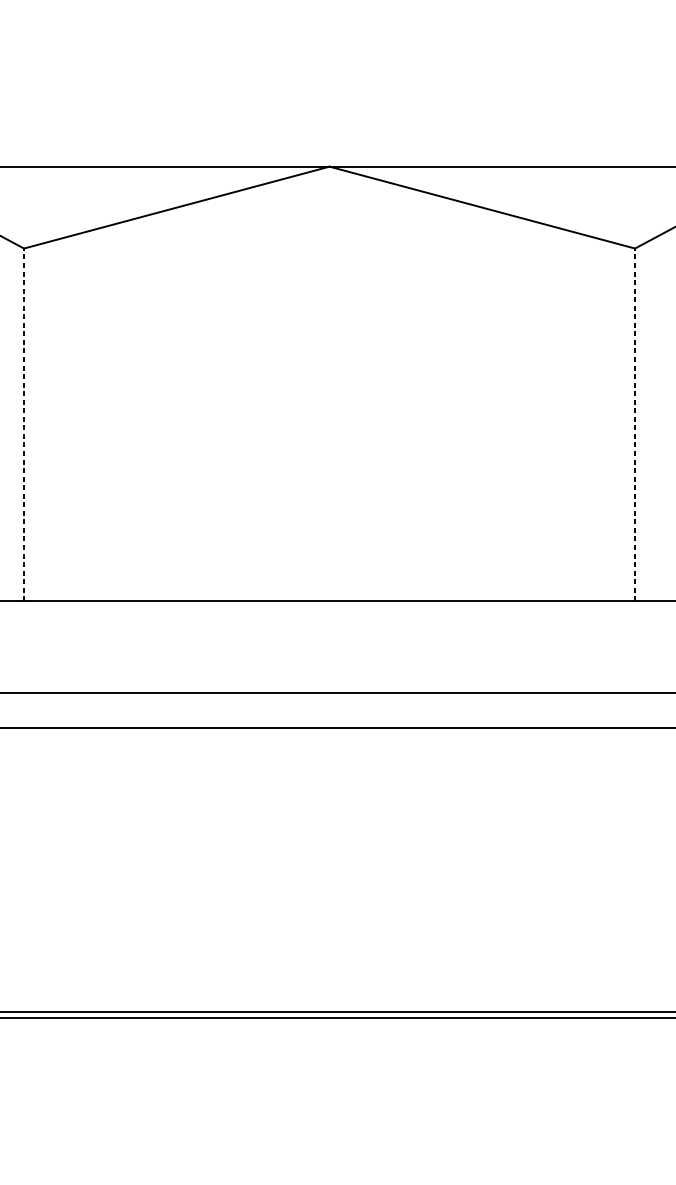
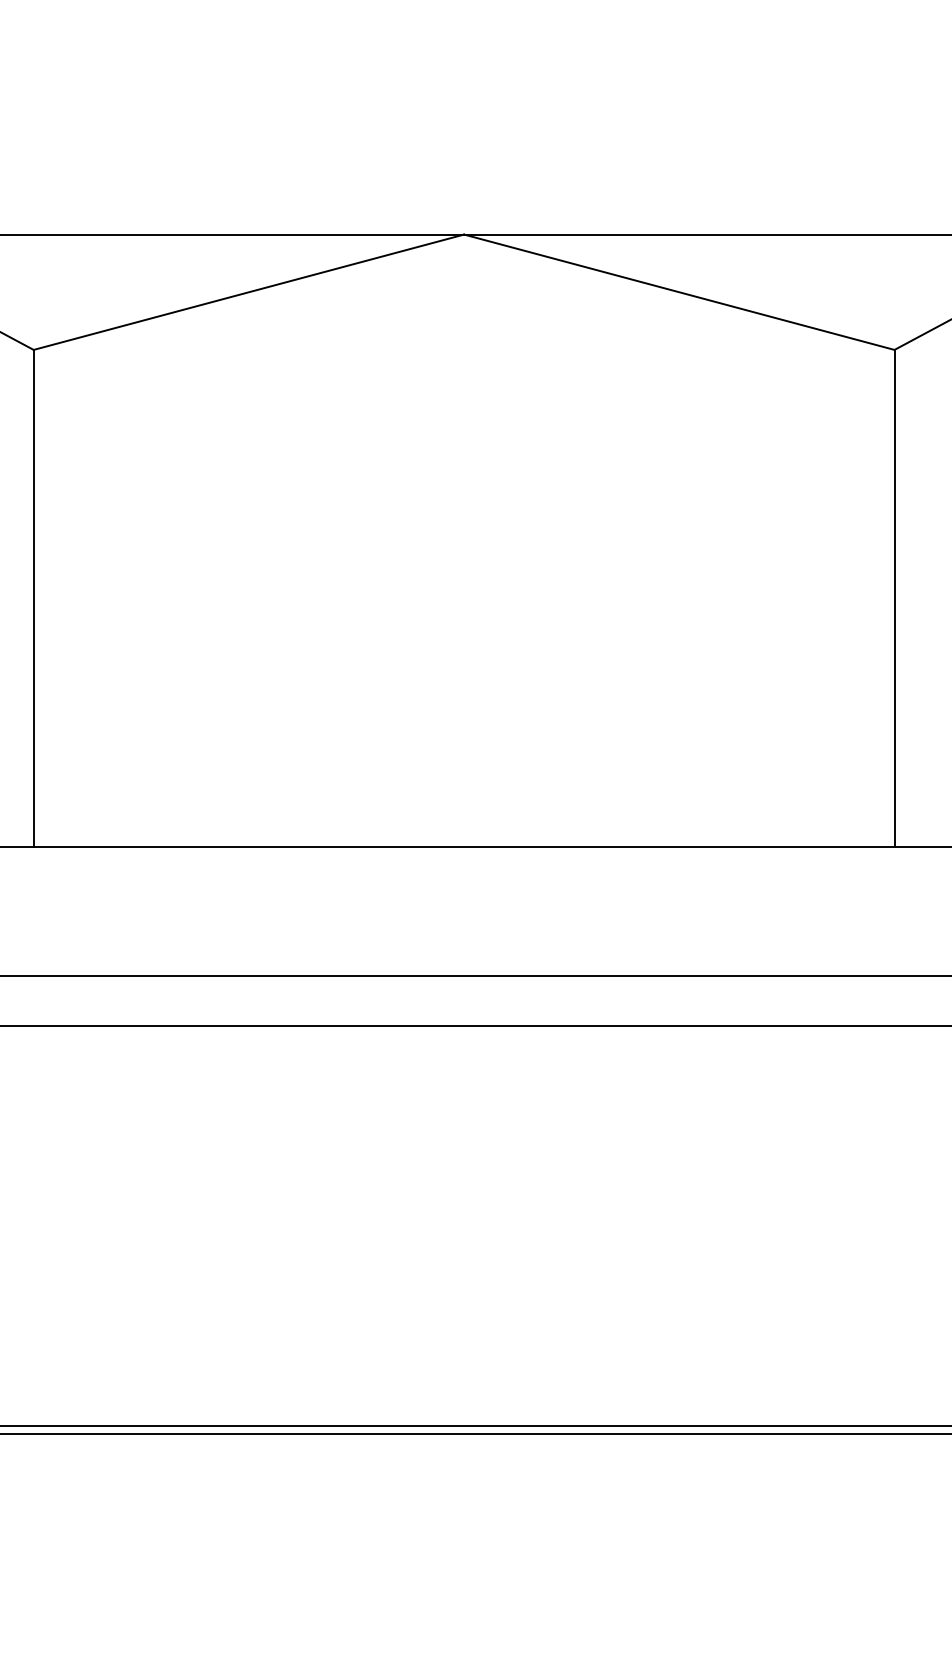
line: (23, 424) -> (33, 597), dashed -> solid
line: (635, 424) -> (894, 597), dashed -> solid

